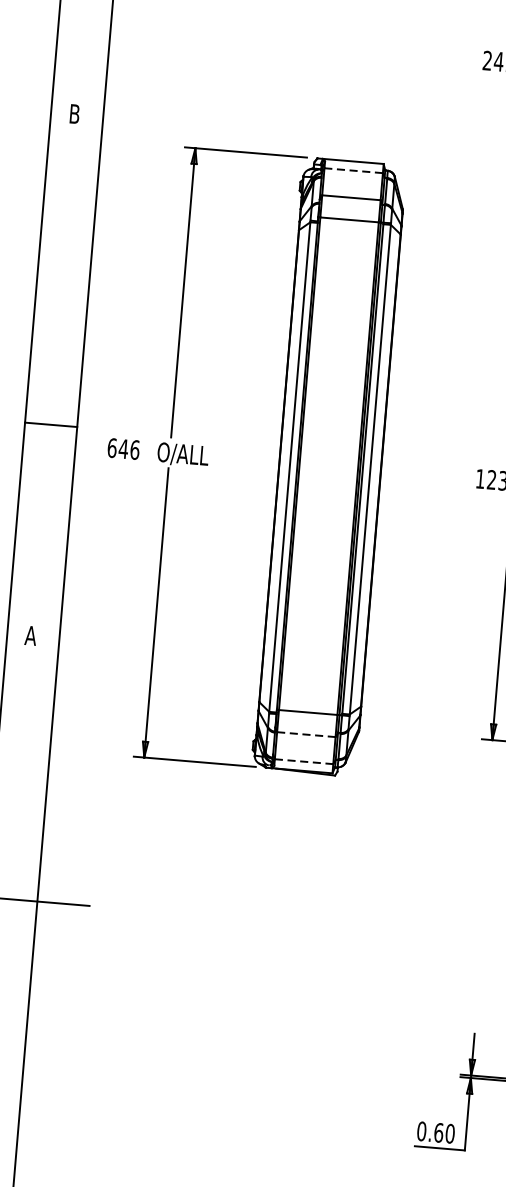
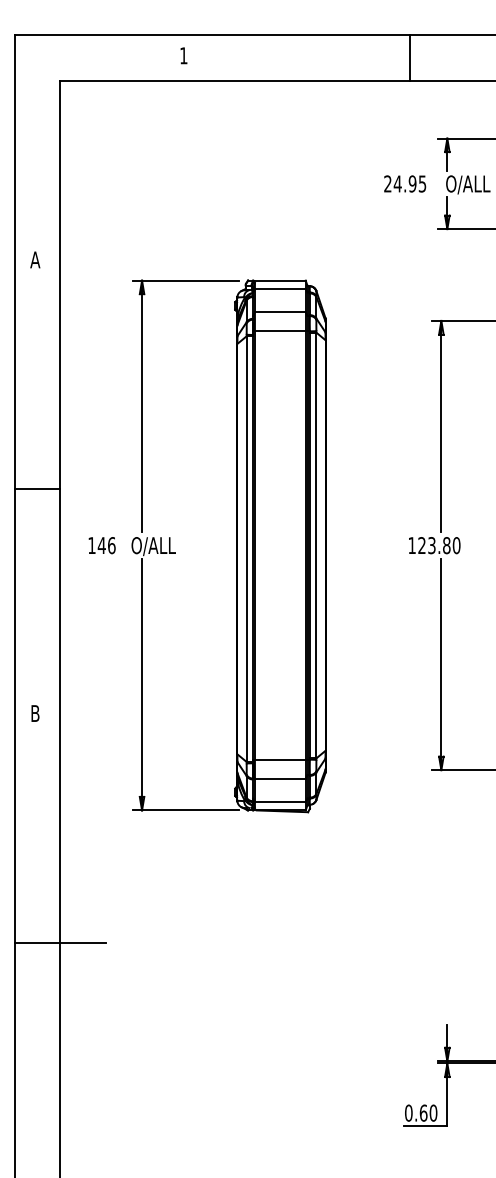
text: (74, 113) -> (35, 259), B -> A
line: (352, 170) -> (279, 288), dashed -> solid
line: (51, 424) -> (37, 488), moved
text: (111, 447) -> (91, 545), 646 -> 146
text: (31, 635) -> (35, 713), A -> B
line: (306, 734) -> (280, 778), dashed -> solid
line: (304, 761) -> (280, 802), dashed -> solid

